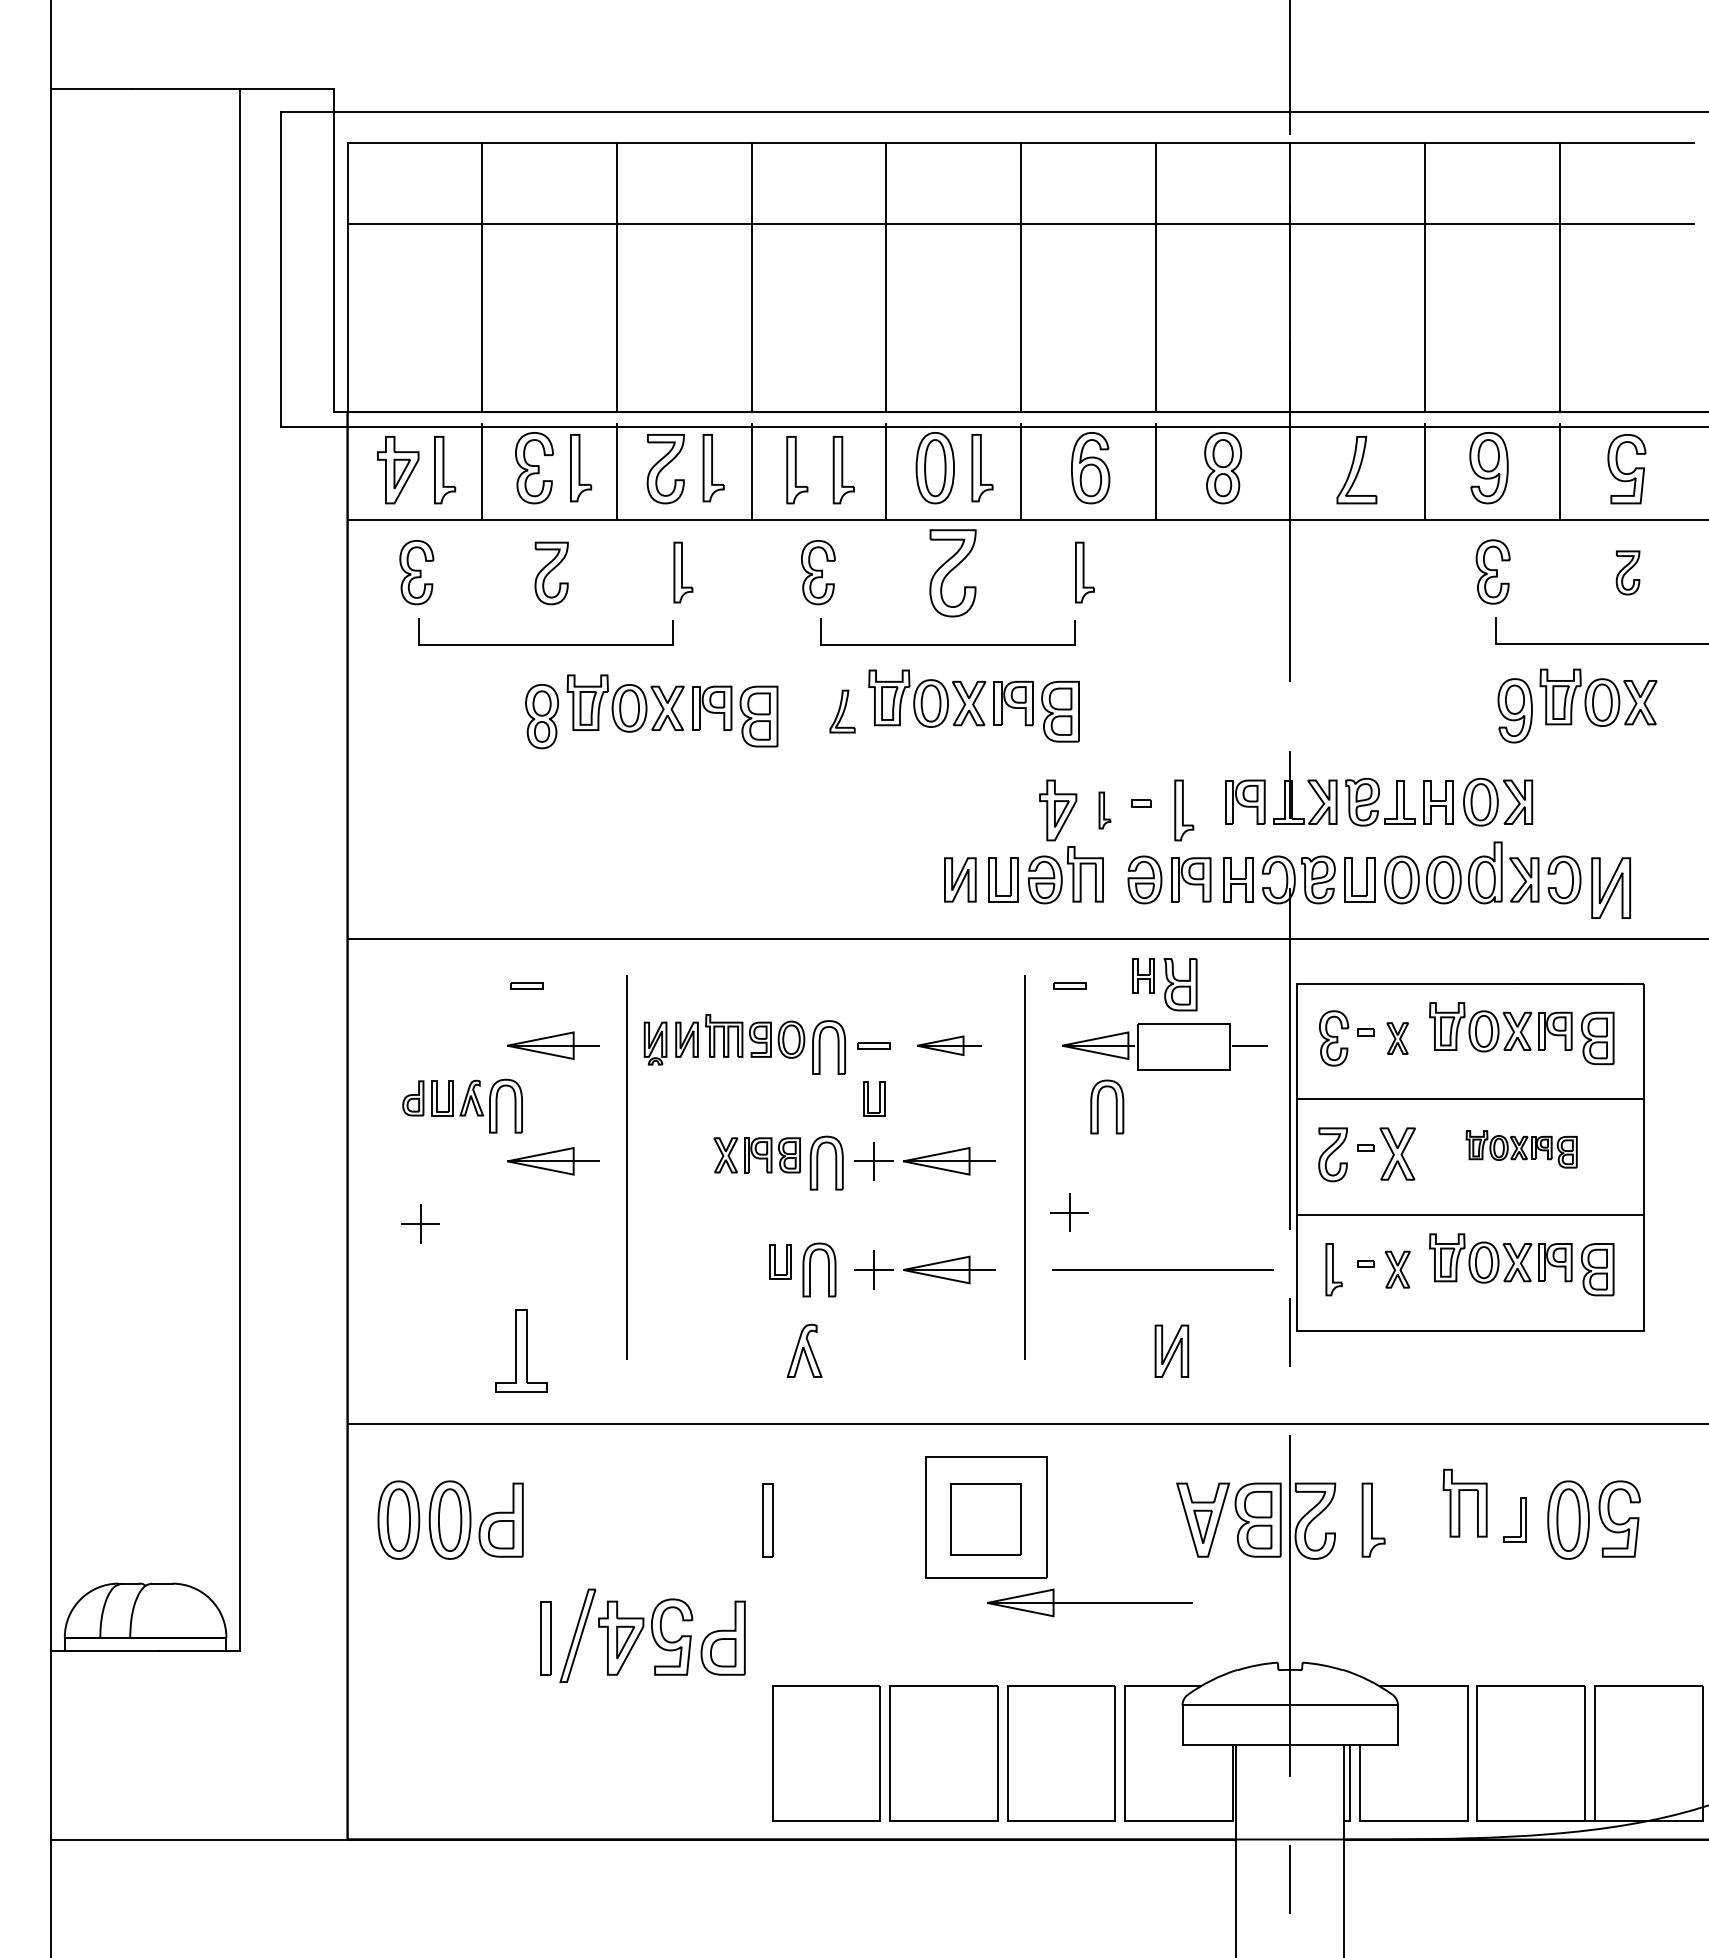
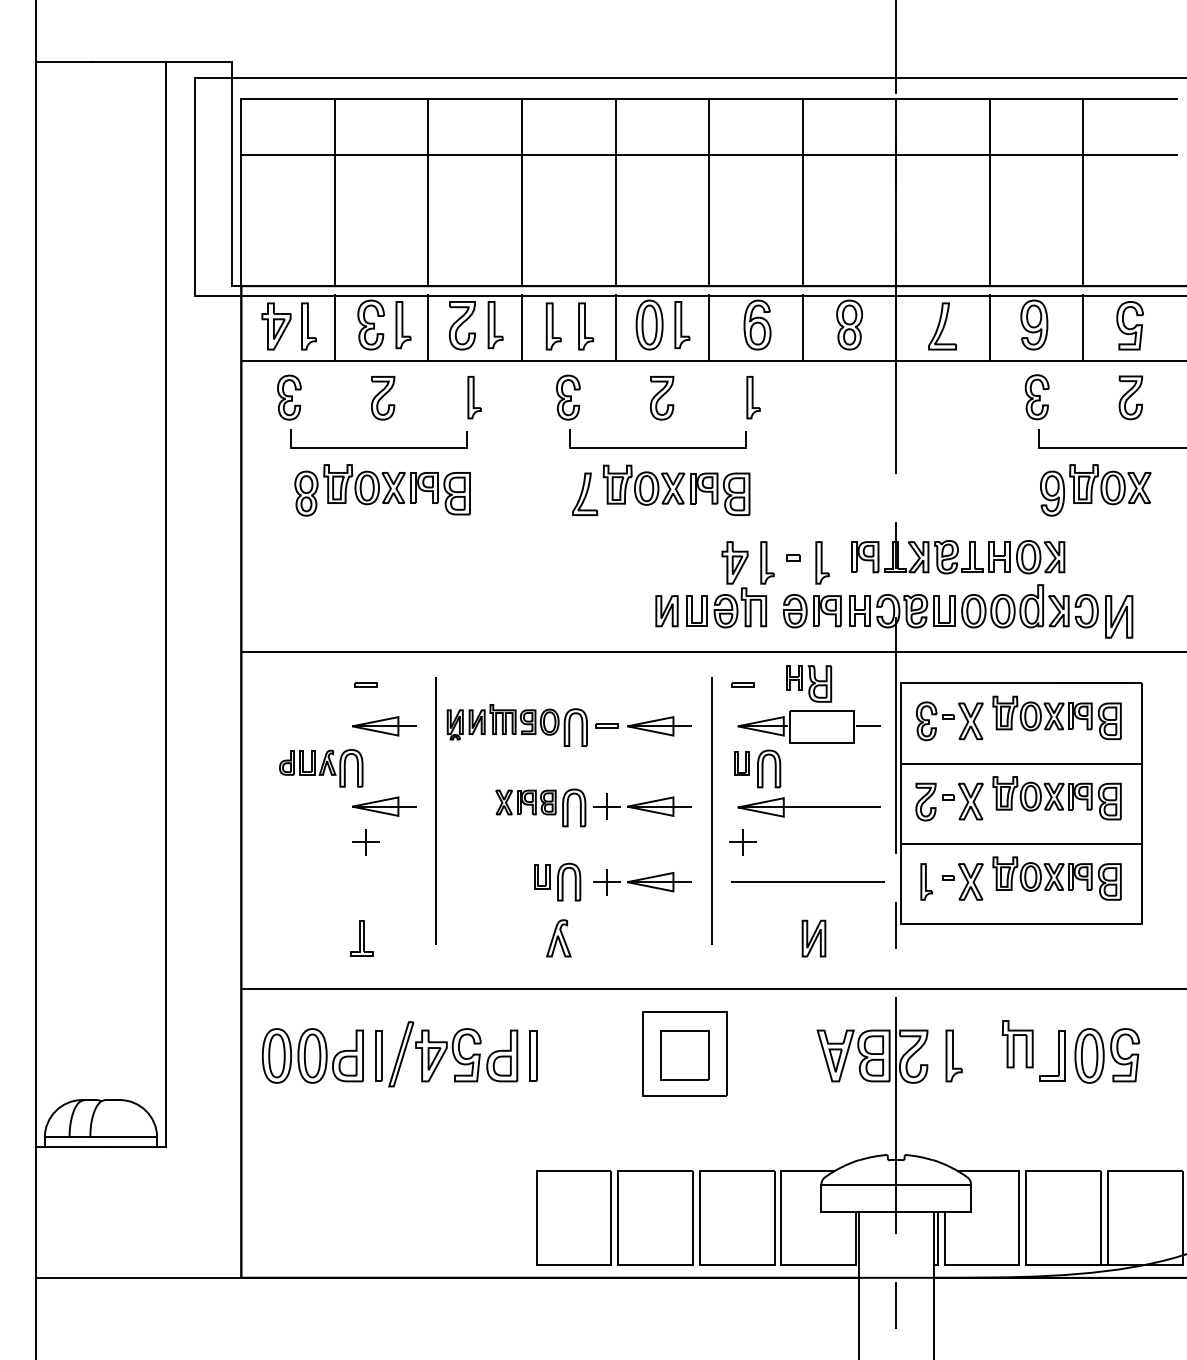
part: (1627, 572) -> (1130, 397), size x1.43
part: (953, 573) -> (662, 398), size x0.71
part: (842, 710) -> (585, 493), size x1.43
part: (651, 711) -> (382, 490), moved
part: (1104, 809) -> (767, 562), size x1.67
part: (1397, 1038) -> (970, 721), size x1.67
part: (949, 1045) -> (659, 726), size x1.43
part: (873, 1099) -> (741, 763), moved
part: (1520, 1149) -> (1056, 798), size x1.67
part: (419, 1224) -> (365, 842), moved
part: (1397, 1269) -> (970, 881), size x1.43
part: (520, 1351) -> (361, 938), size x0.62
part: (1515, 1519) -> (1052, 1055), size x1.67
part: (1089, 1602) -> (808, 807), moved
part: (642, 1636) -> (446, 1054), moved

